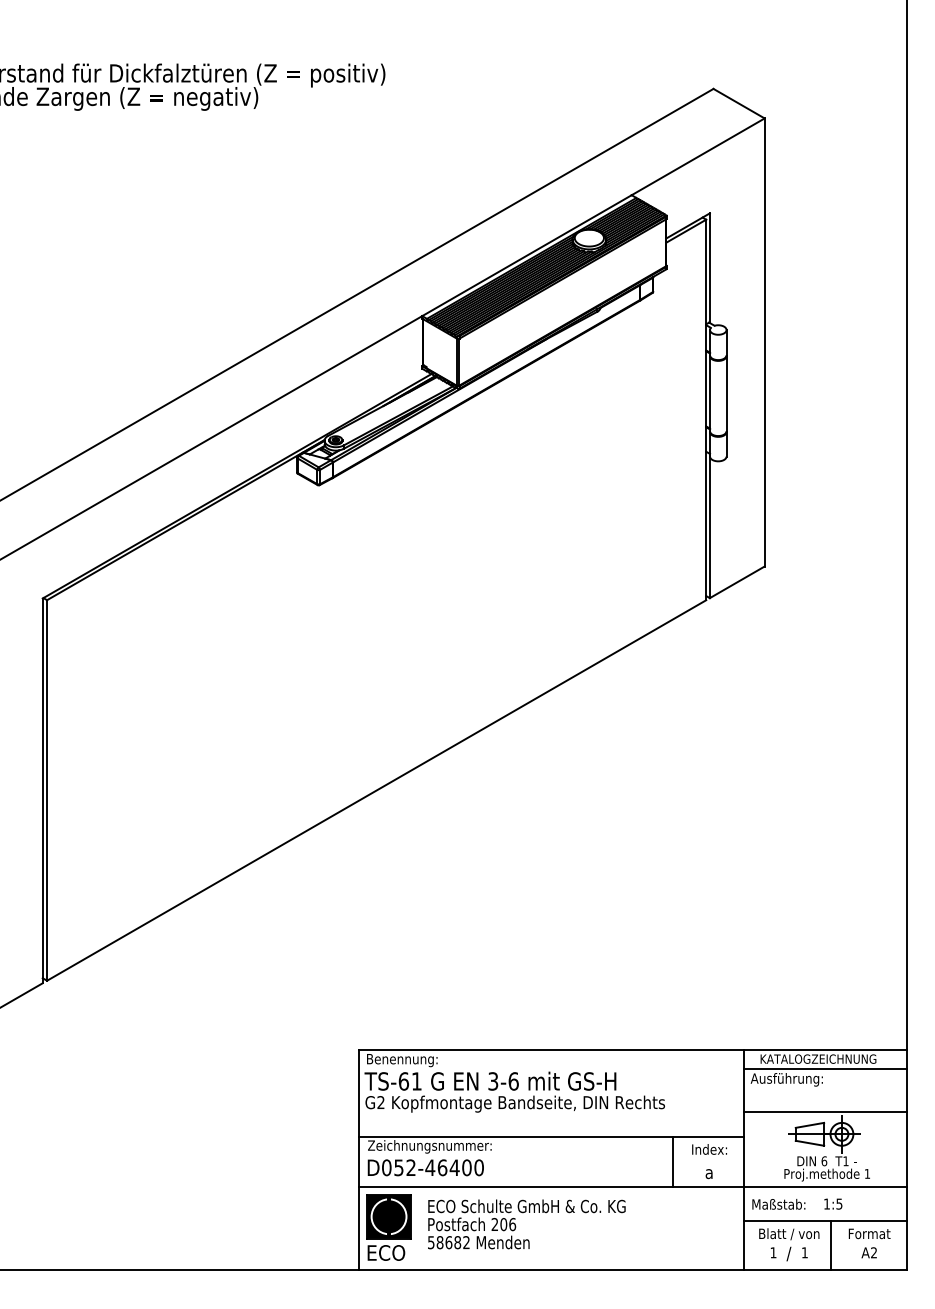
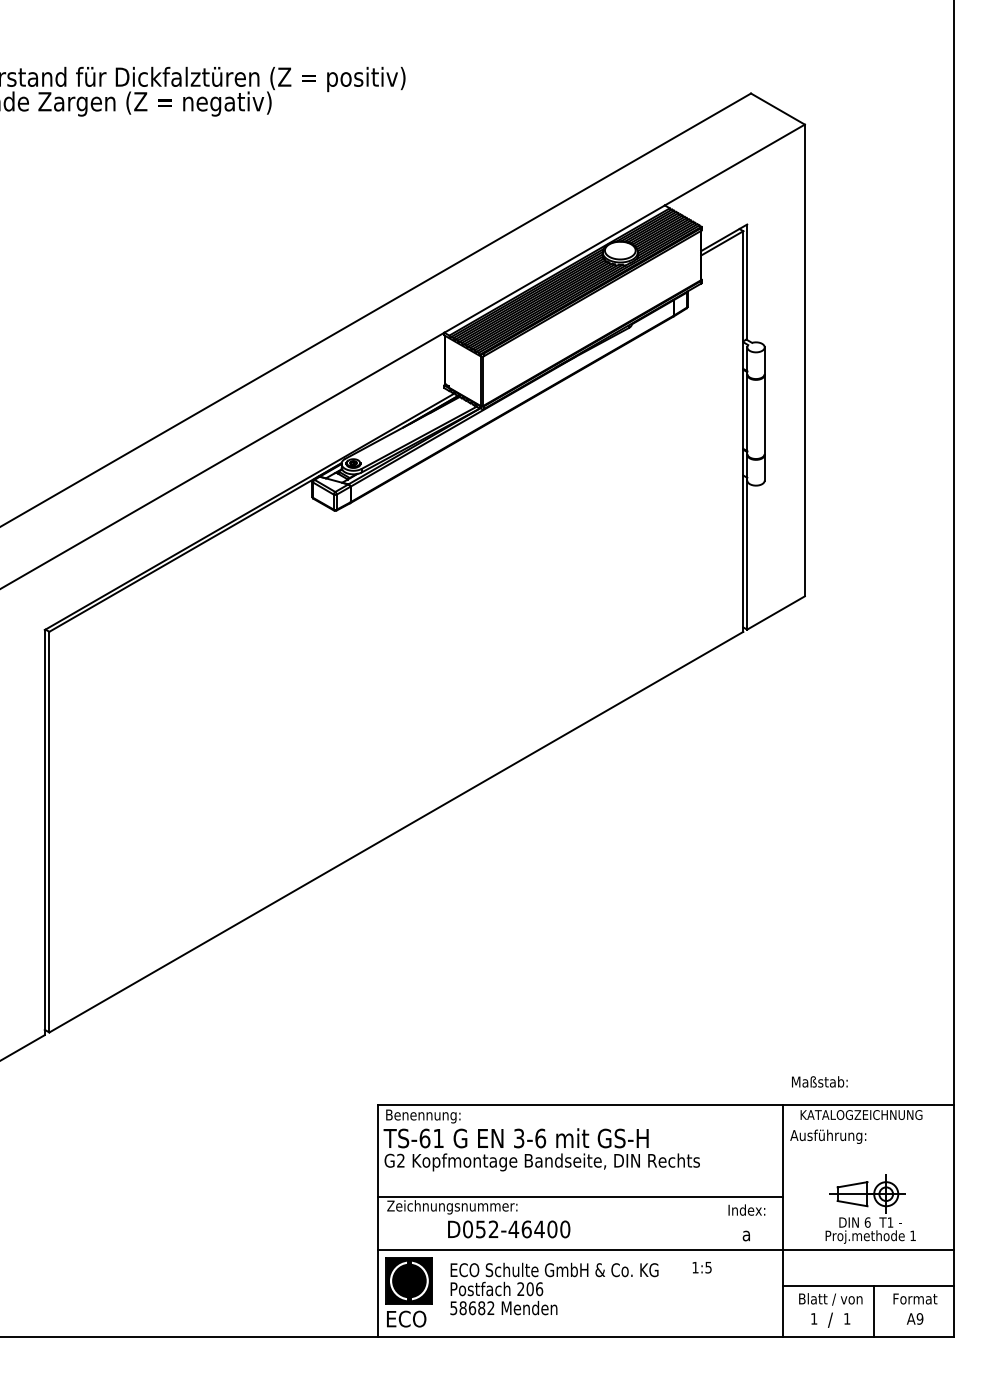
line: (825, 1069) -> (868, 1125), removed
line: (825, 1111) -> (868, 1170), removed
line: (673, 1162) -> (708, 1223), removed
text: (426, 1167) -> (509, 1229), moved
text: (778, 1203) -> (819, 1081), moved
text: (832, 1203) -> (701, 1267), moved
text: (873, 1252) -> (919, 1318), A2 -> A9

